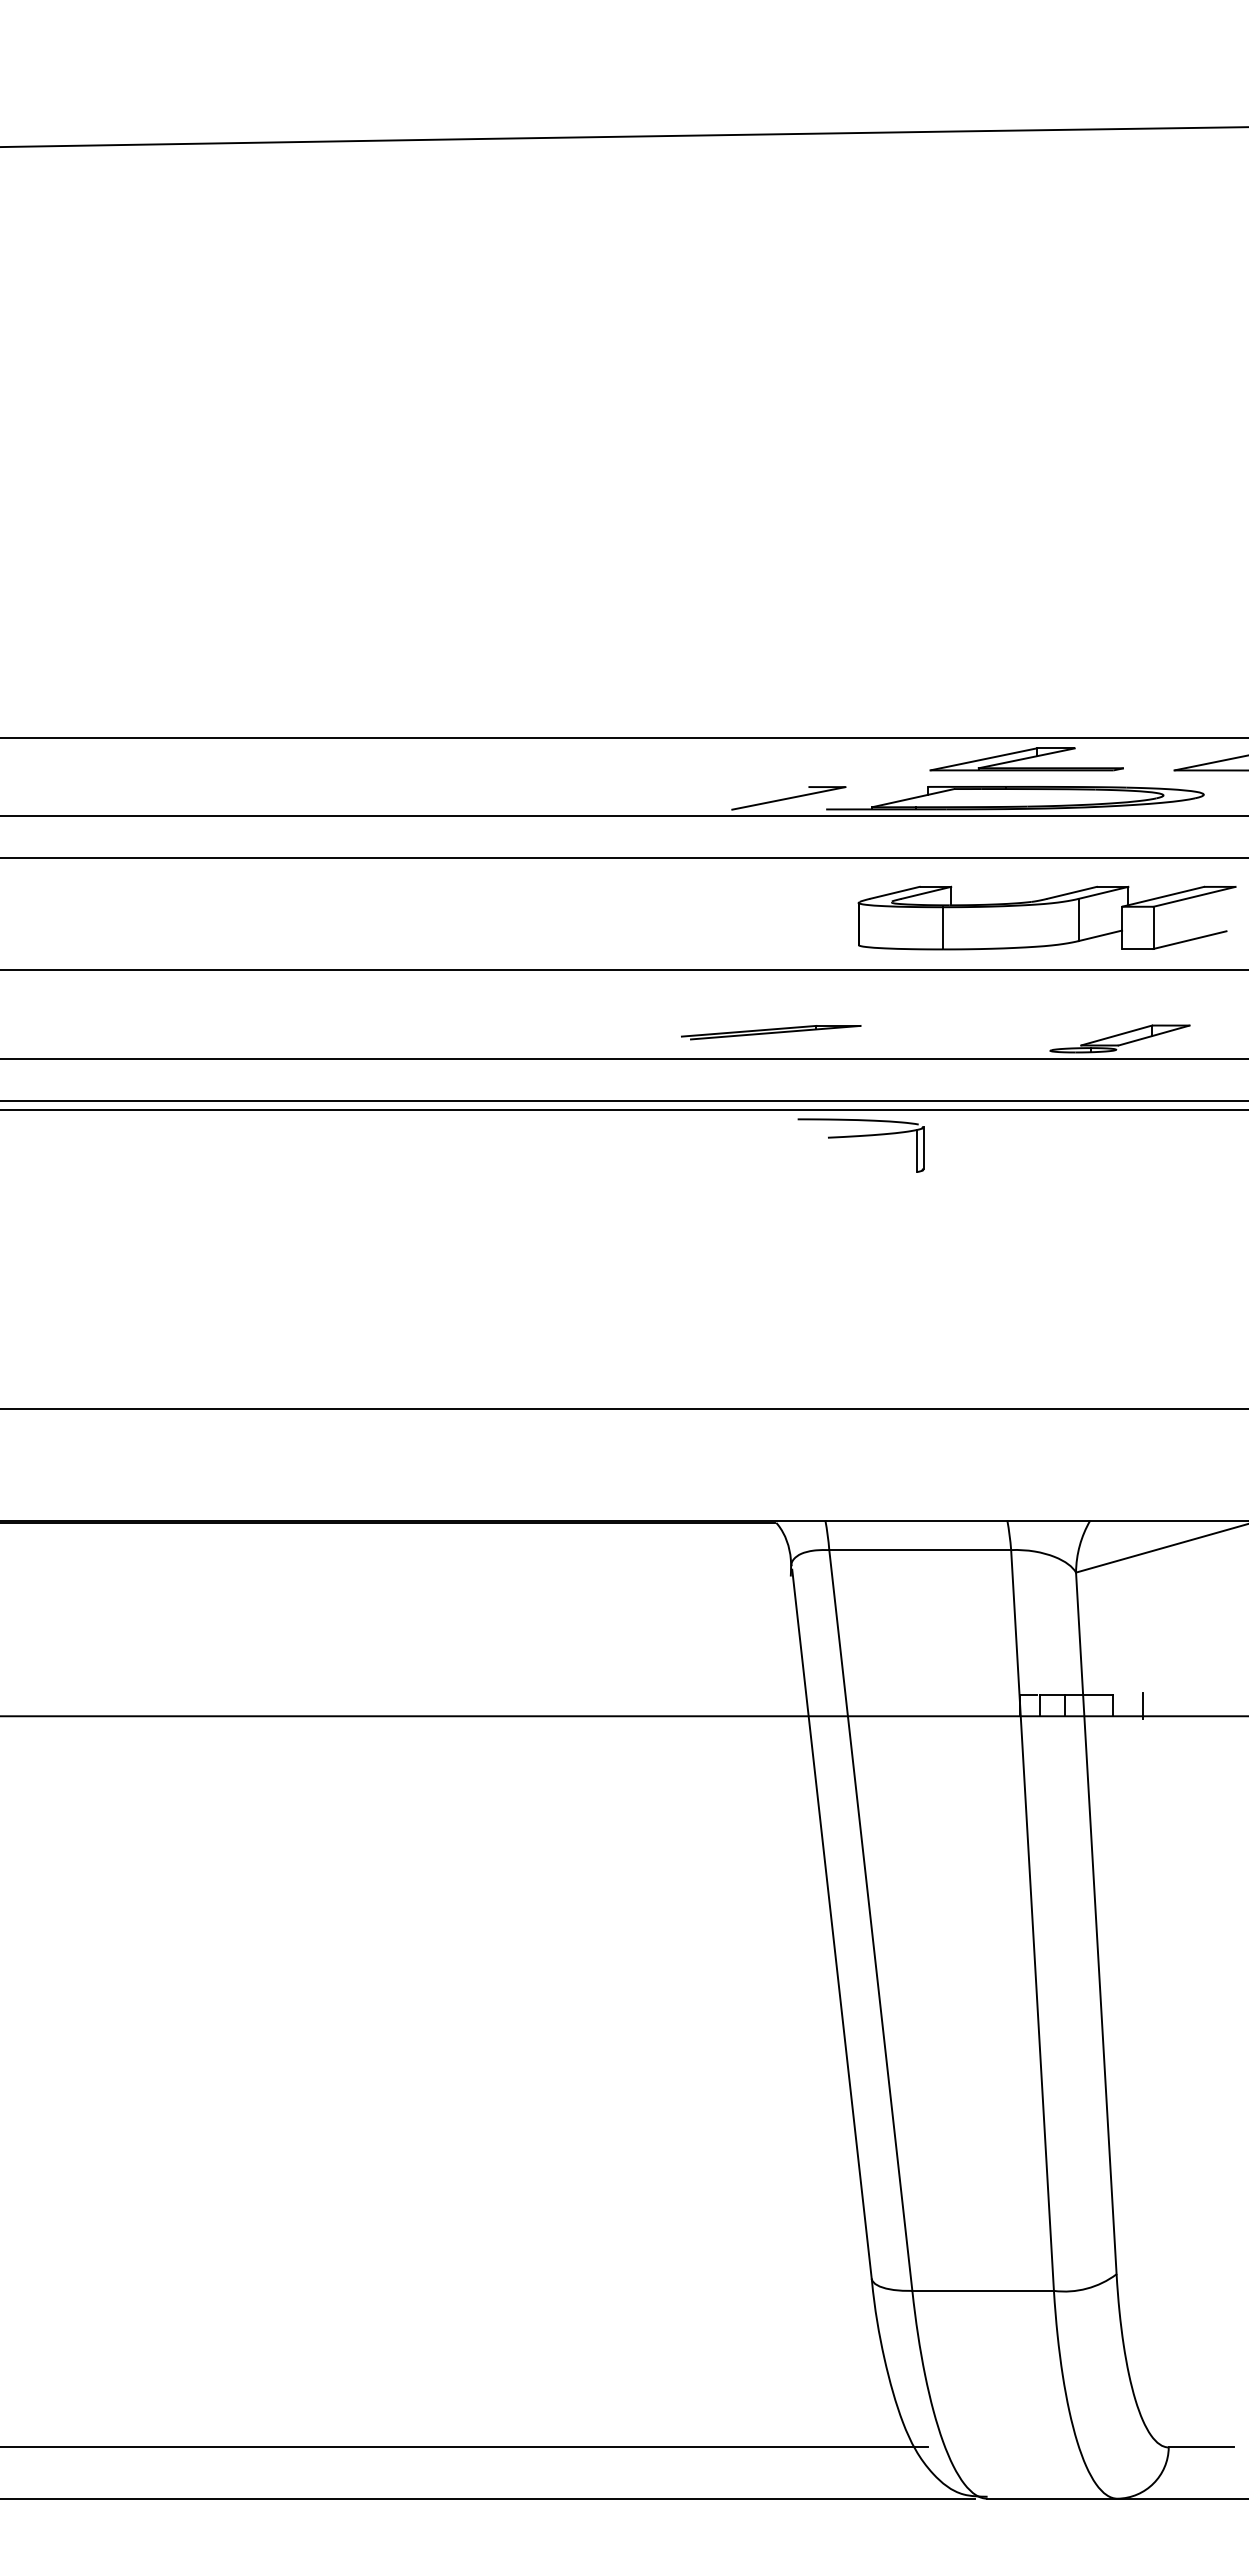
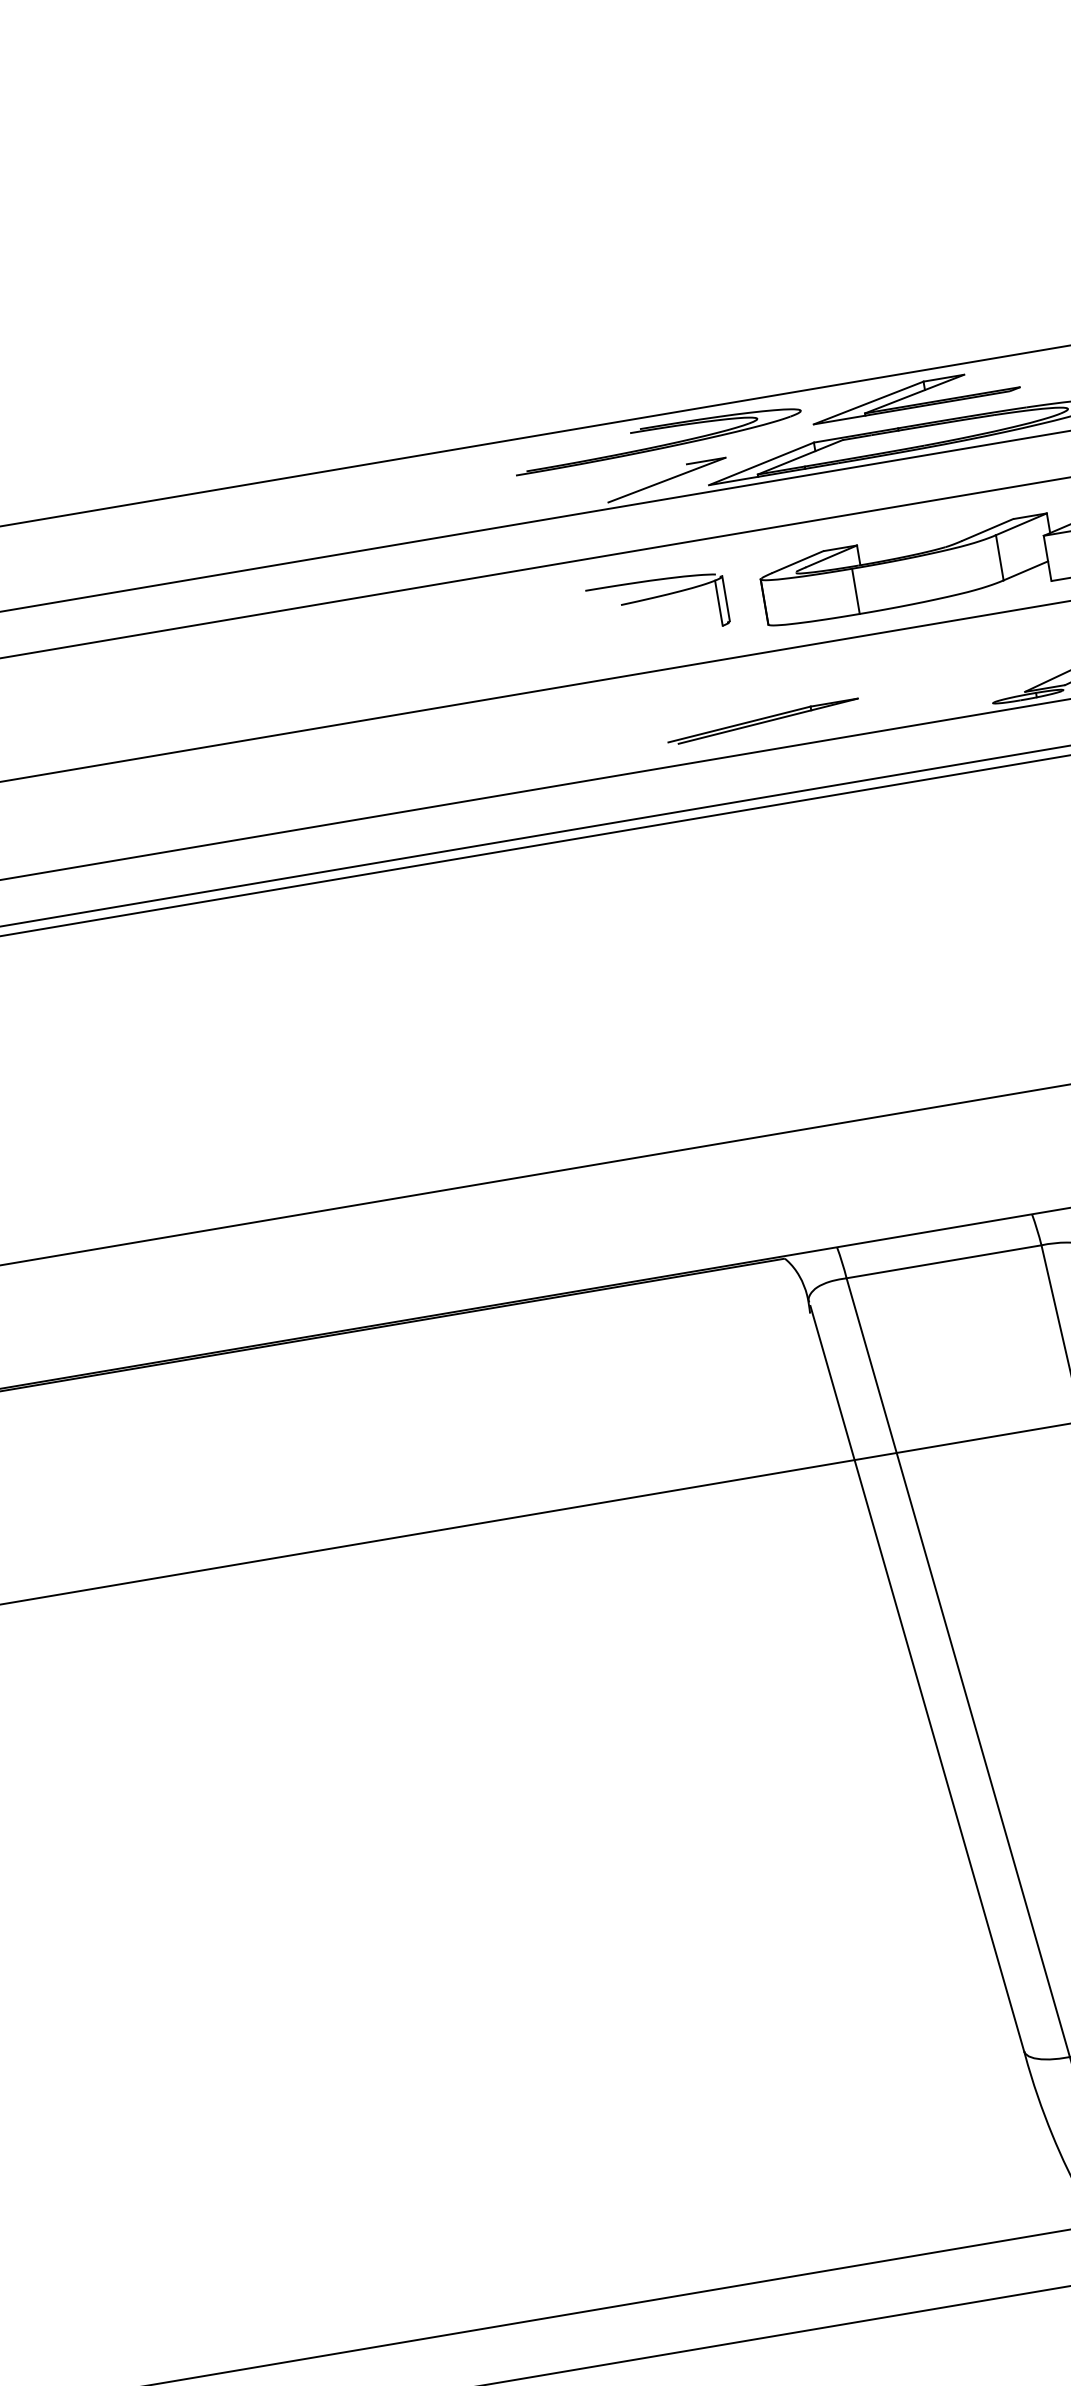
part: (786, 759) -> (657, 438), added
line: (876, 797) -> (760, 463), added
part: (771, 1032) -> (763, 721), moved
part: (857, 1137) -> (652, 599), moved

